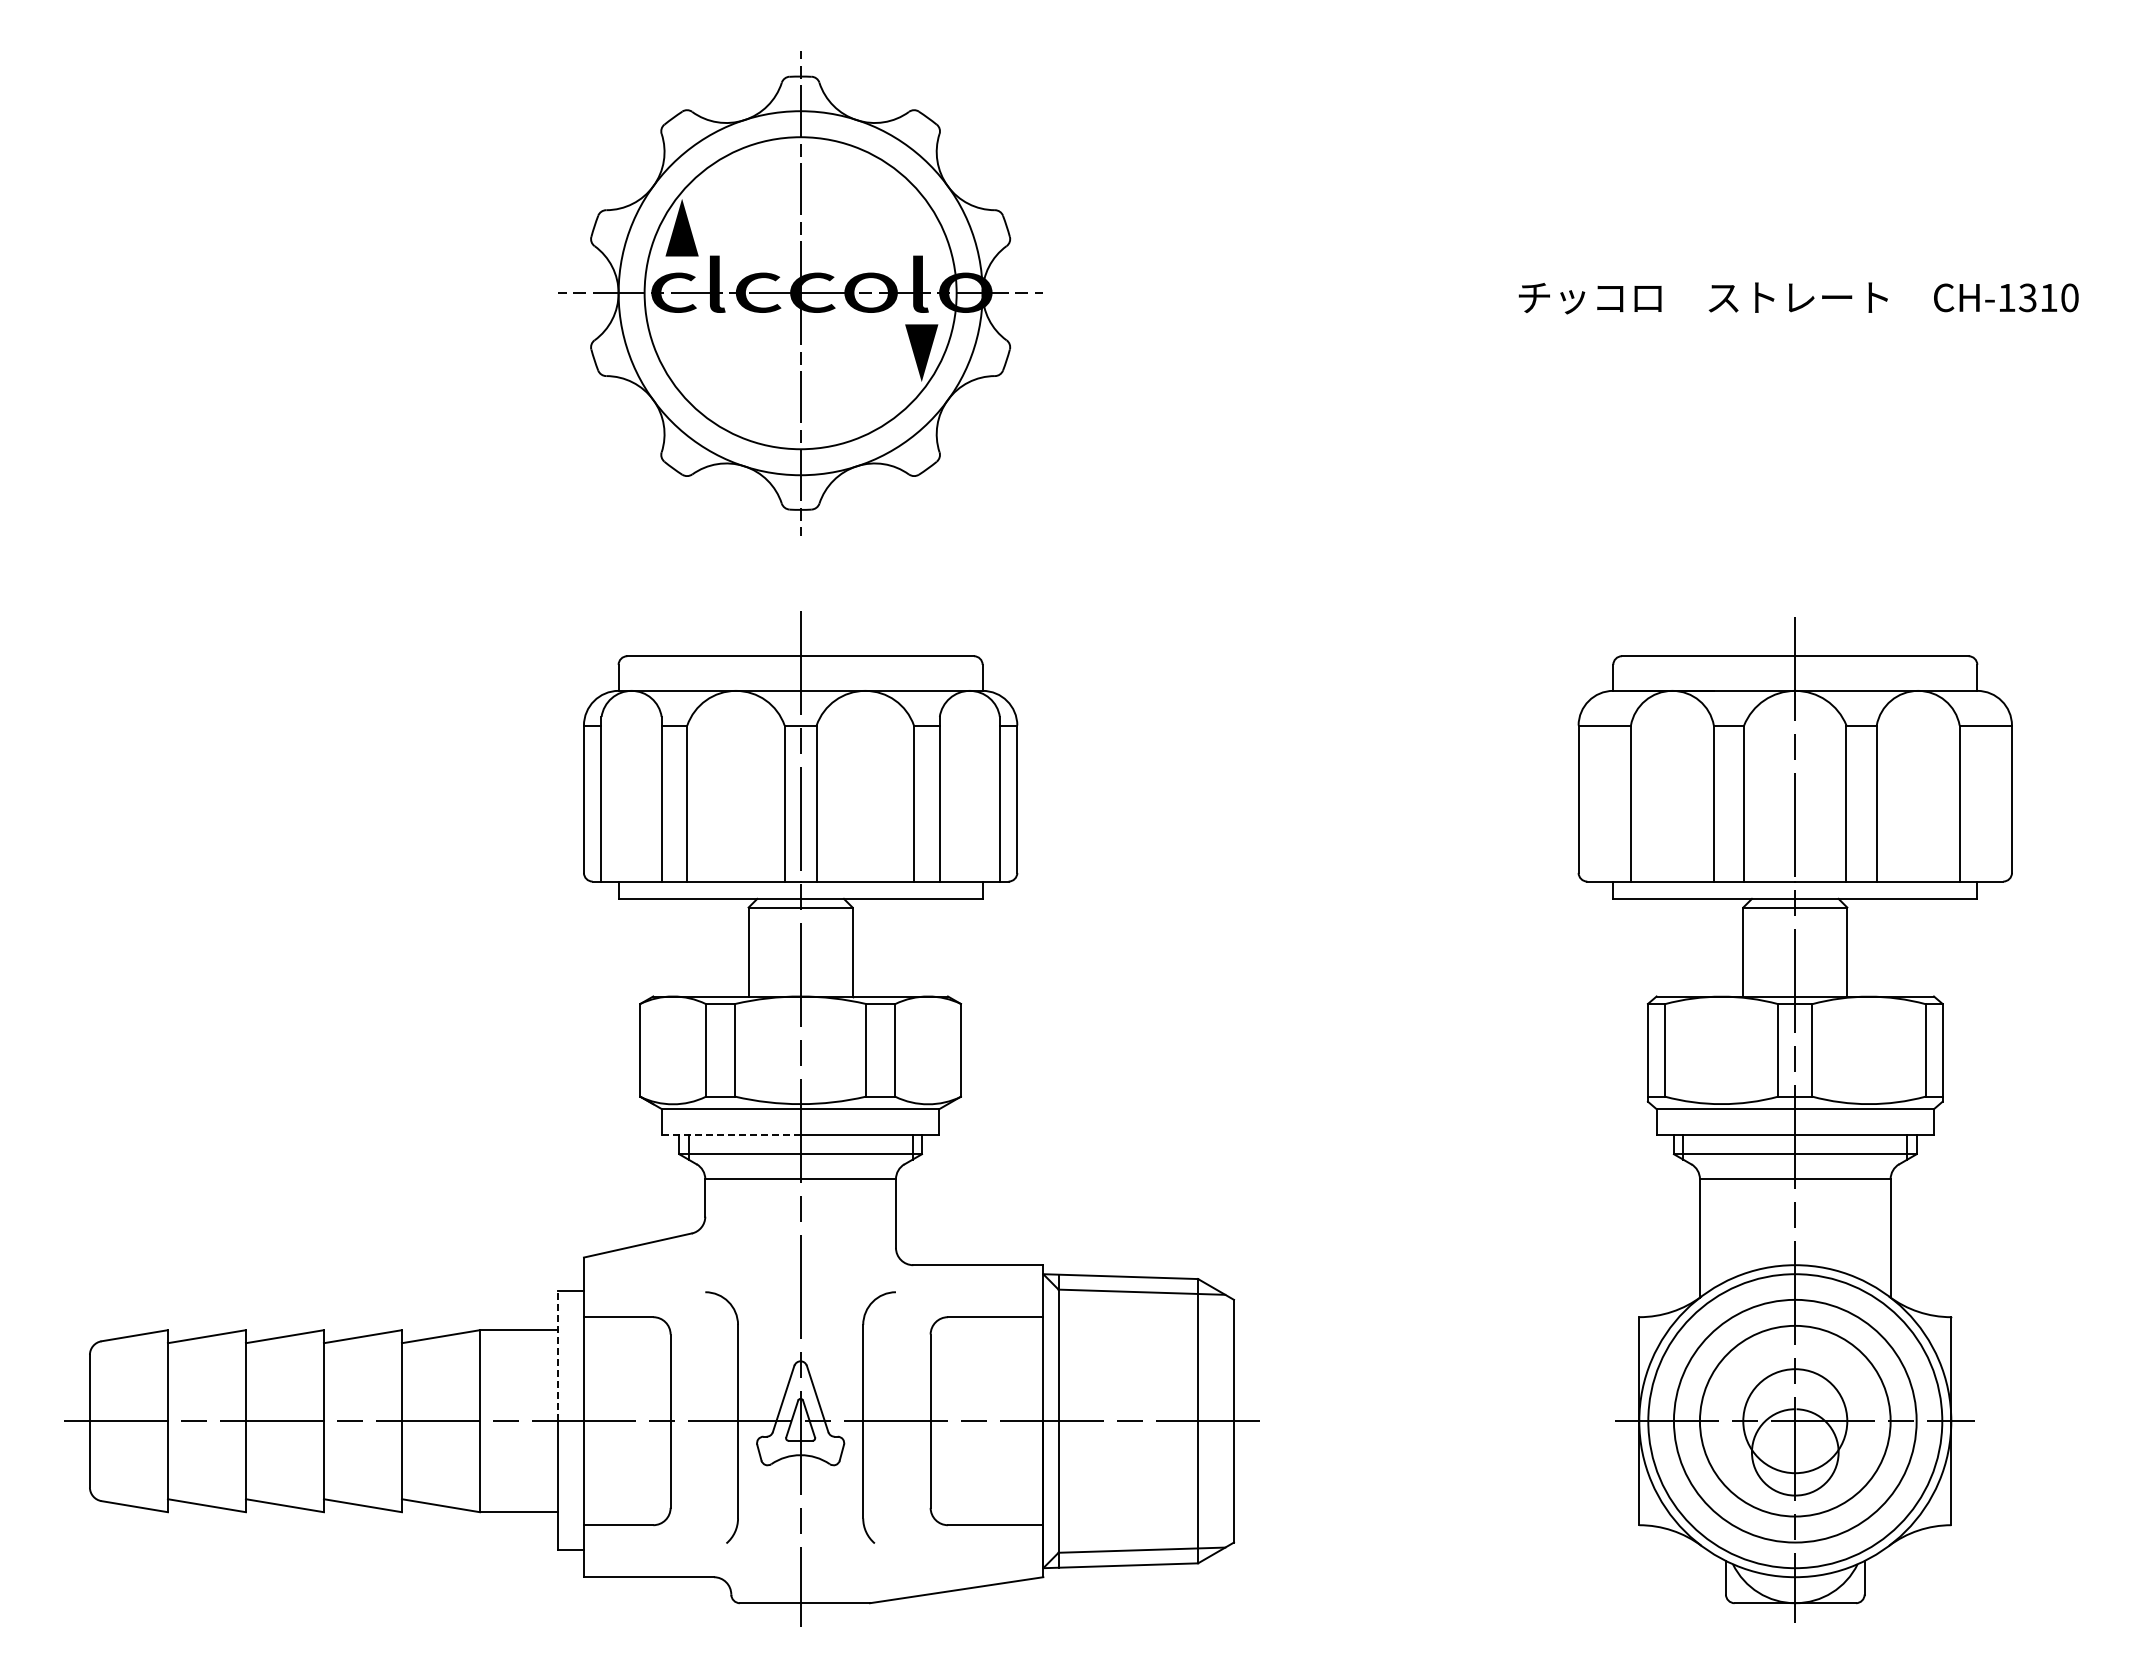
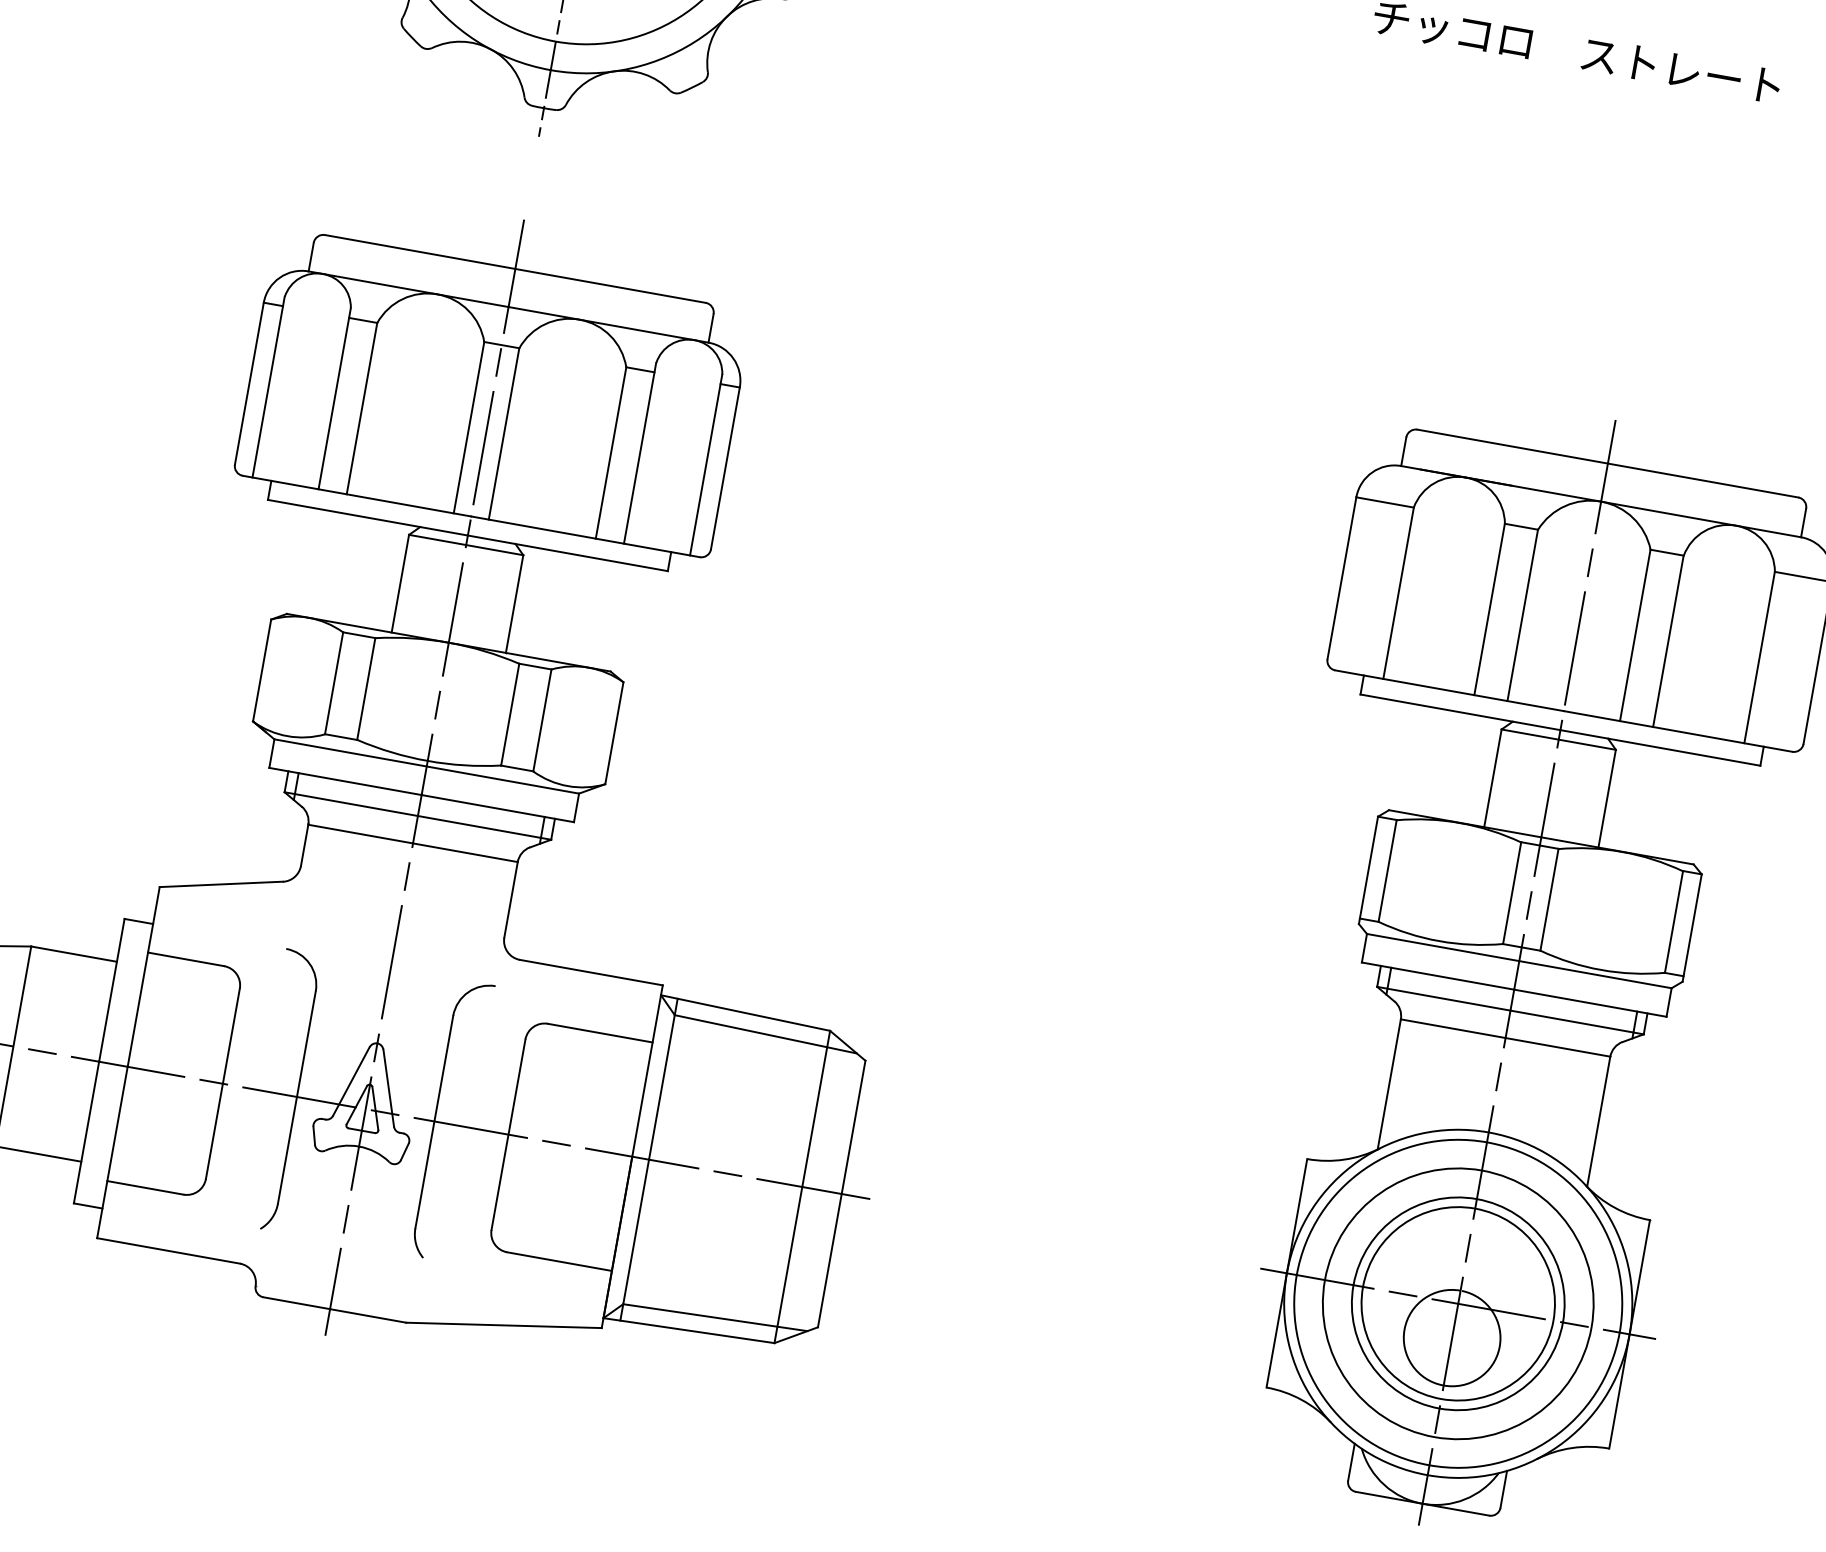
line: (731, 1135) -> (345, 781), dashed -> solid
line: (557, 1355) -> (111, 989), dashed -> solid
circle: (1794, 1420) -> (1457, 1302), size x1.67

